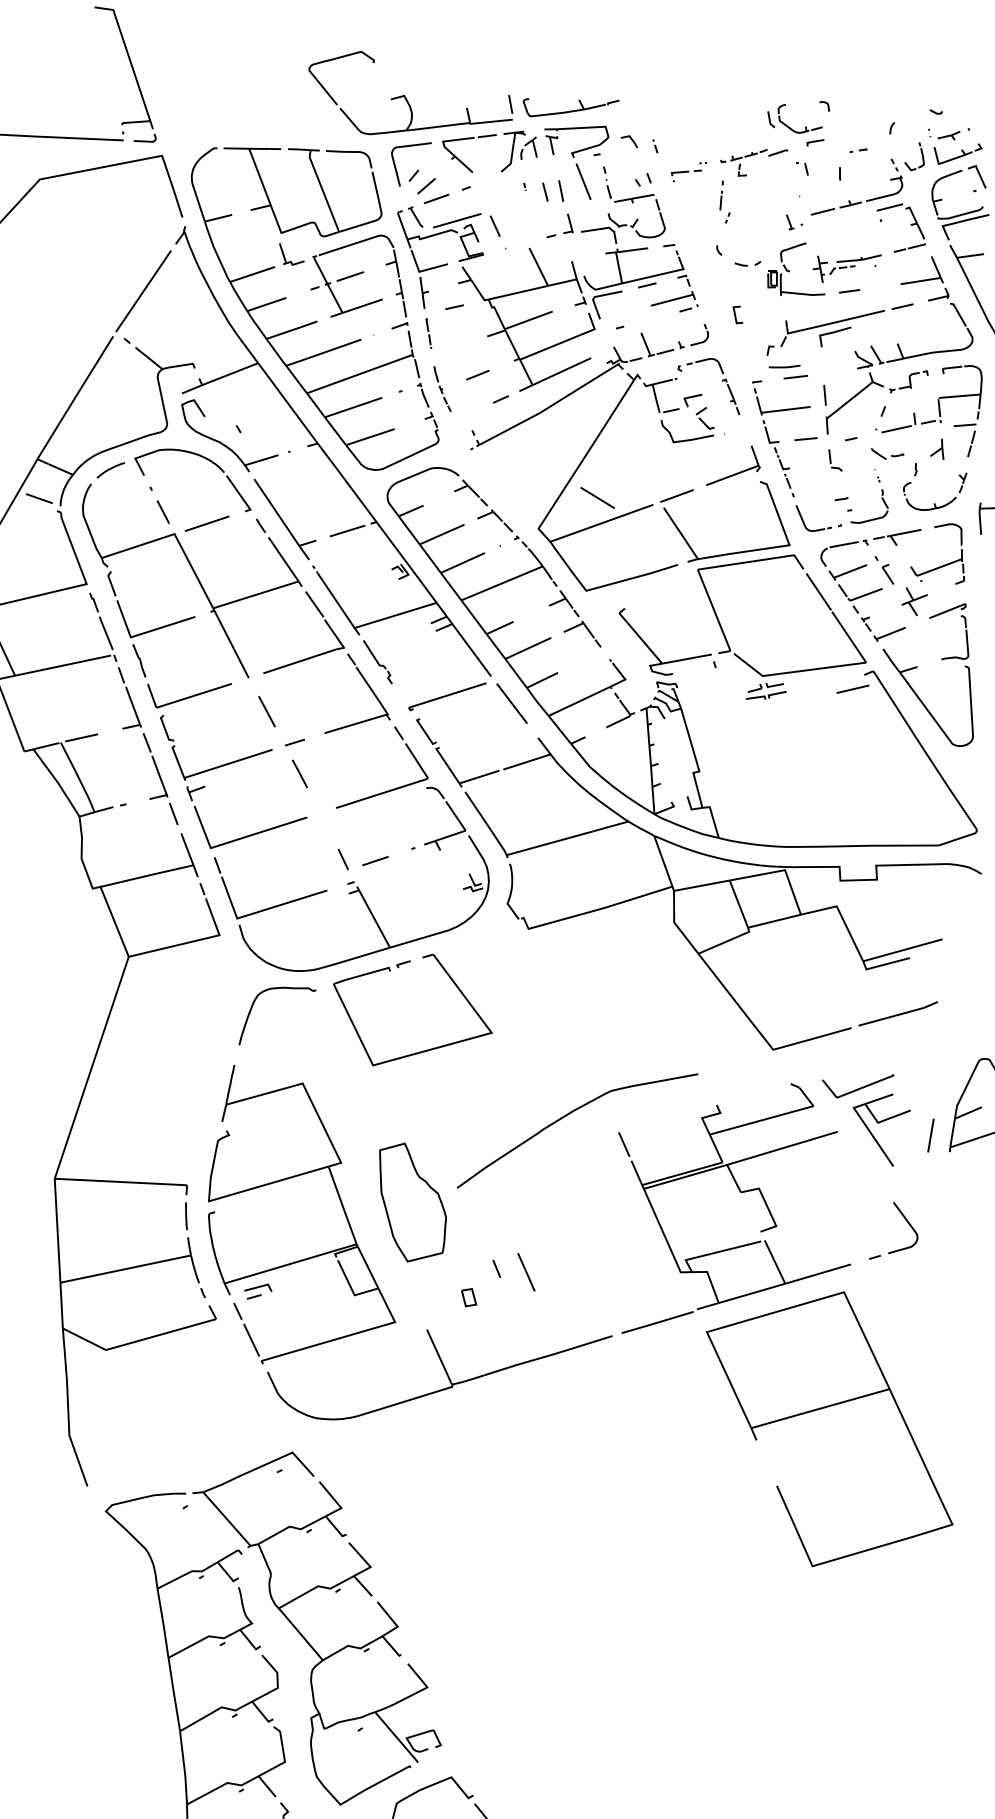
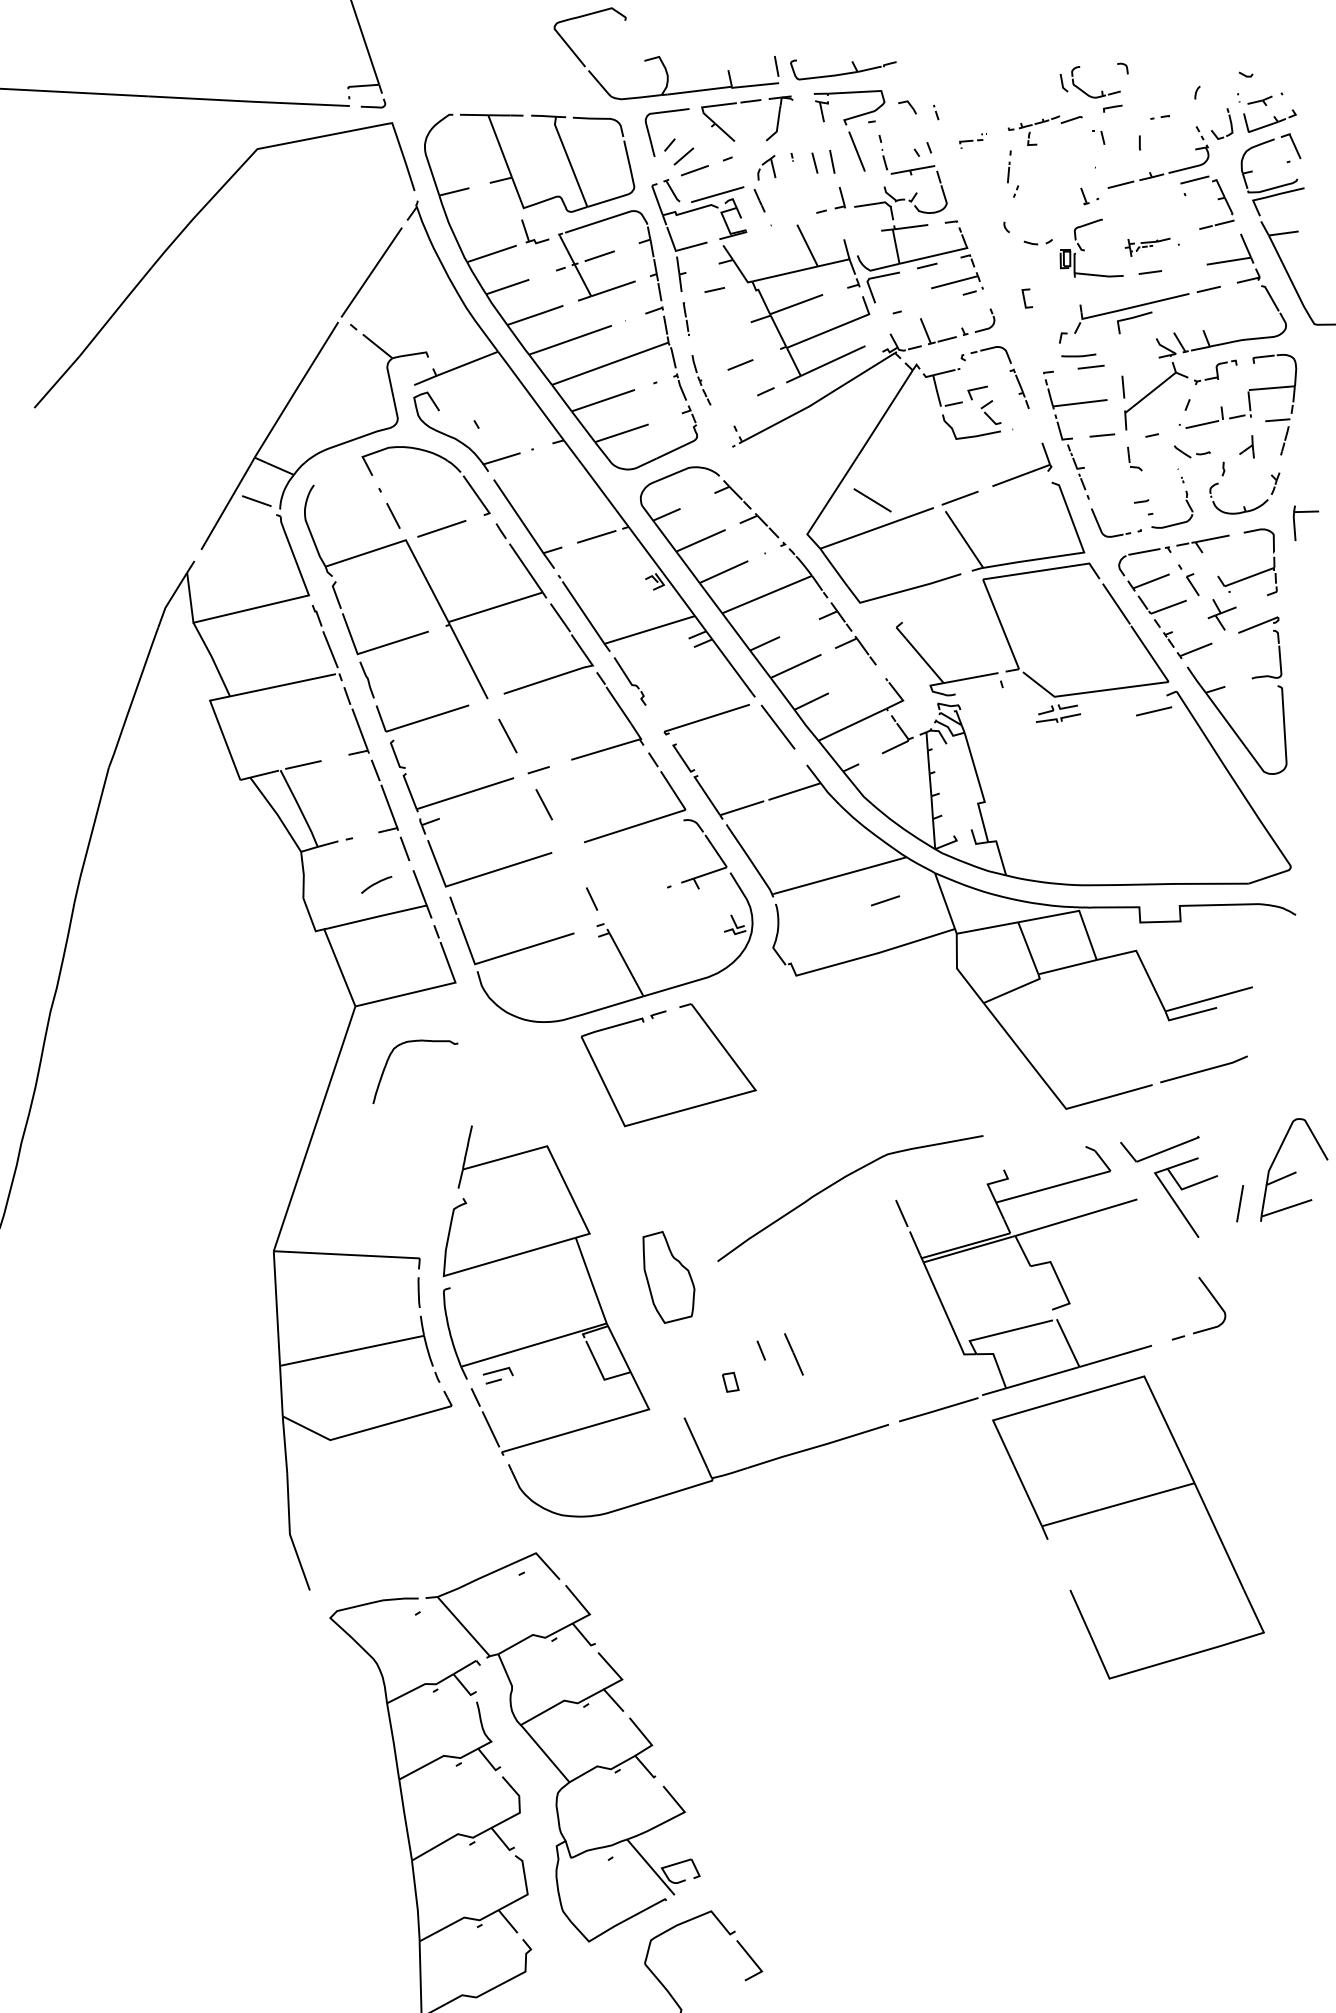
part: (528, 148) -> (766, 167), moved
part: (688, 172) -> (972, 141), size x0.7
part: (846, 268) -> (1147, 247), size x0.6
part: (110, 469) -> (376, 884), moved
line: (375, 860) -> (885, 900), moved
curve: (253, 1004) -> (389, 1059), moved
part: (412, 1202) -> (668, 1277), size x0.7

